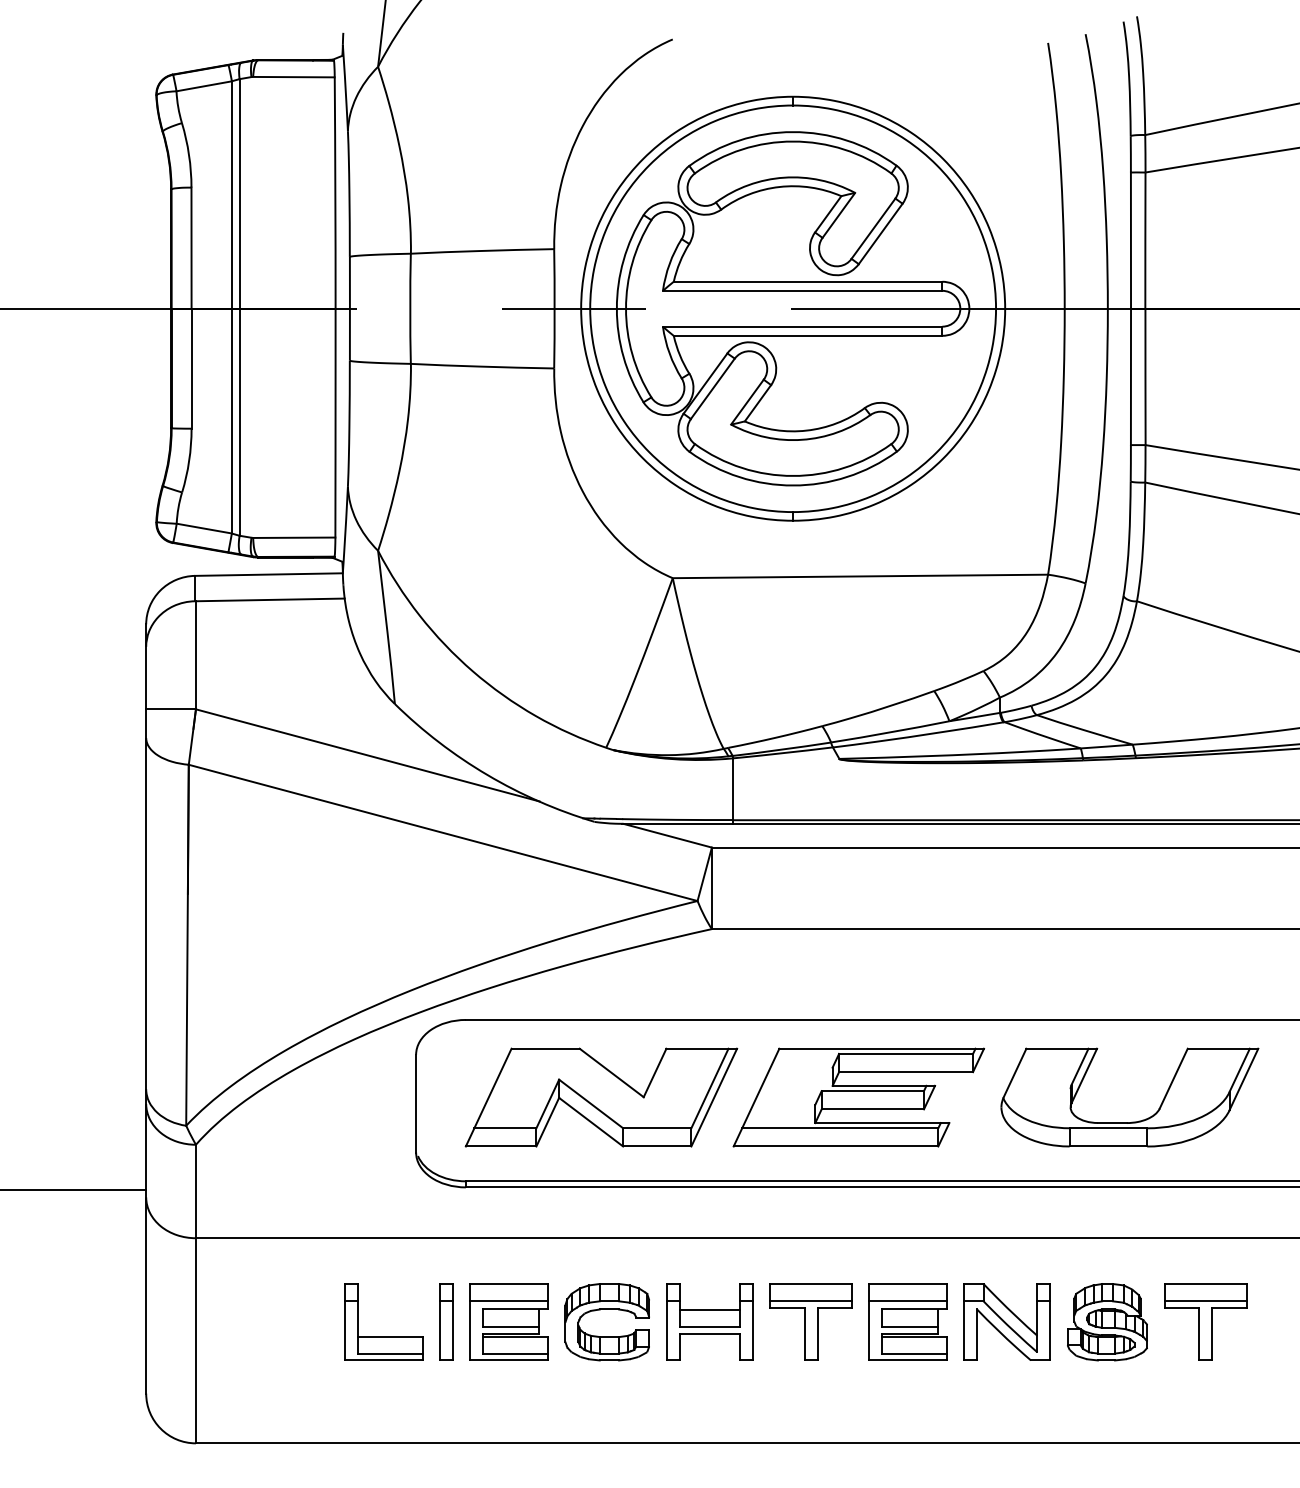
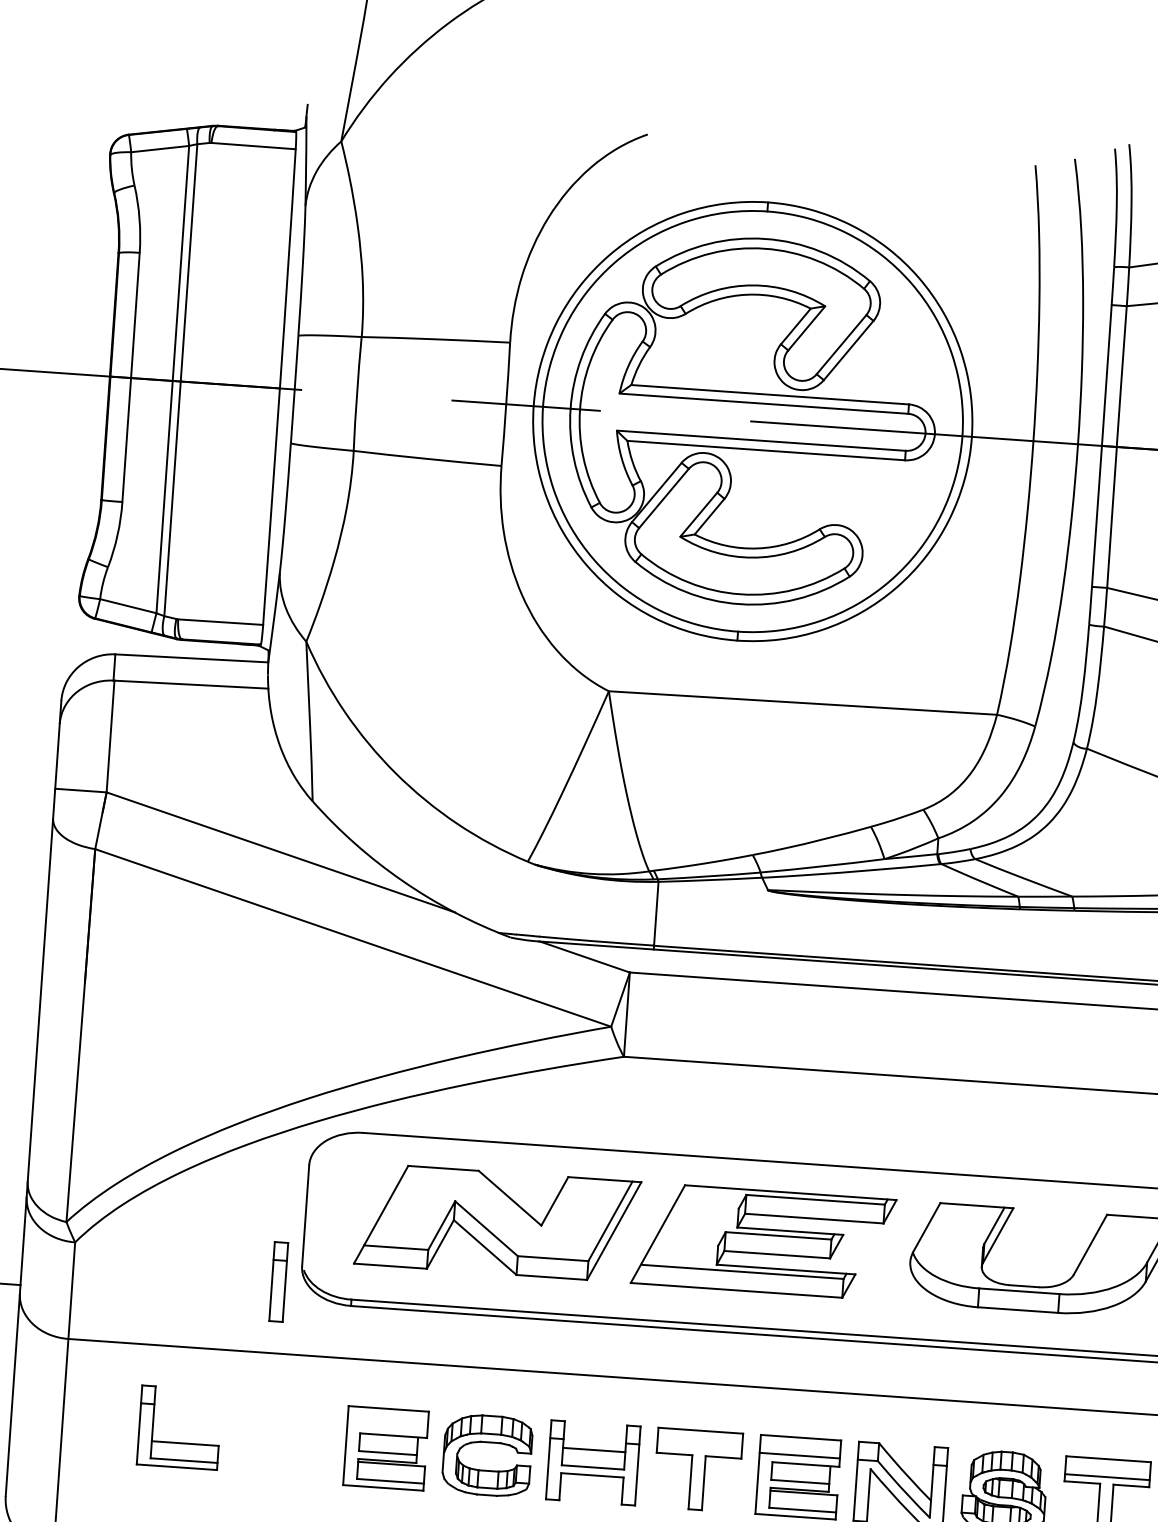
line: (508, 1301) -> (386, 1426), removed
line: (811, 1301) -> (699, 1448), removed
part: (446, 1321) -> (278, 1281), moved
part: (383, 1336) -> (178, 1442), moved

